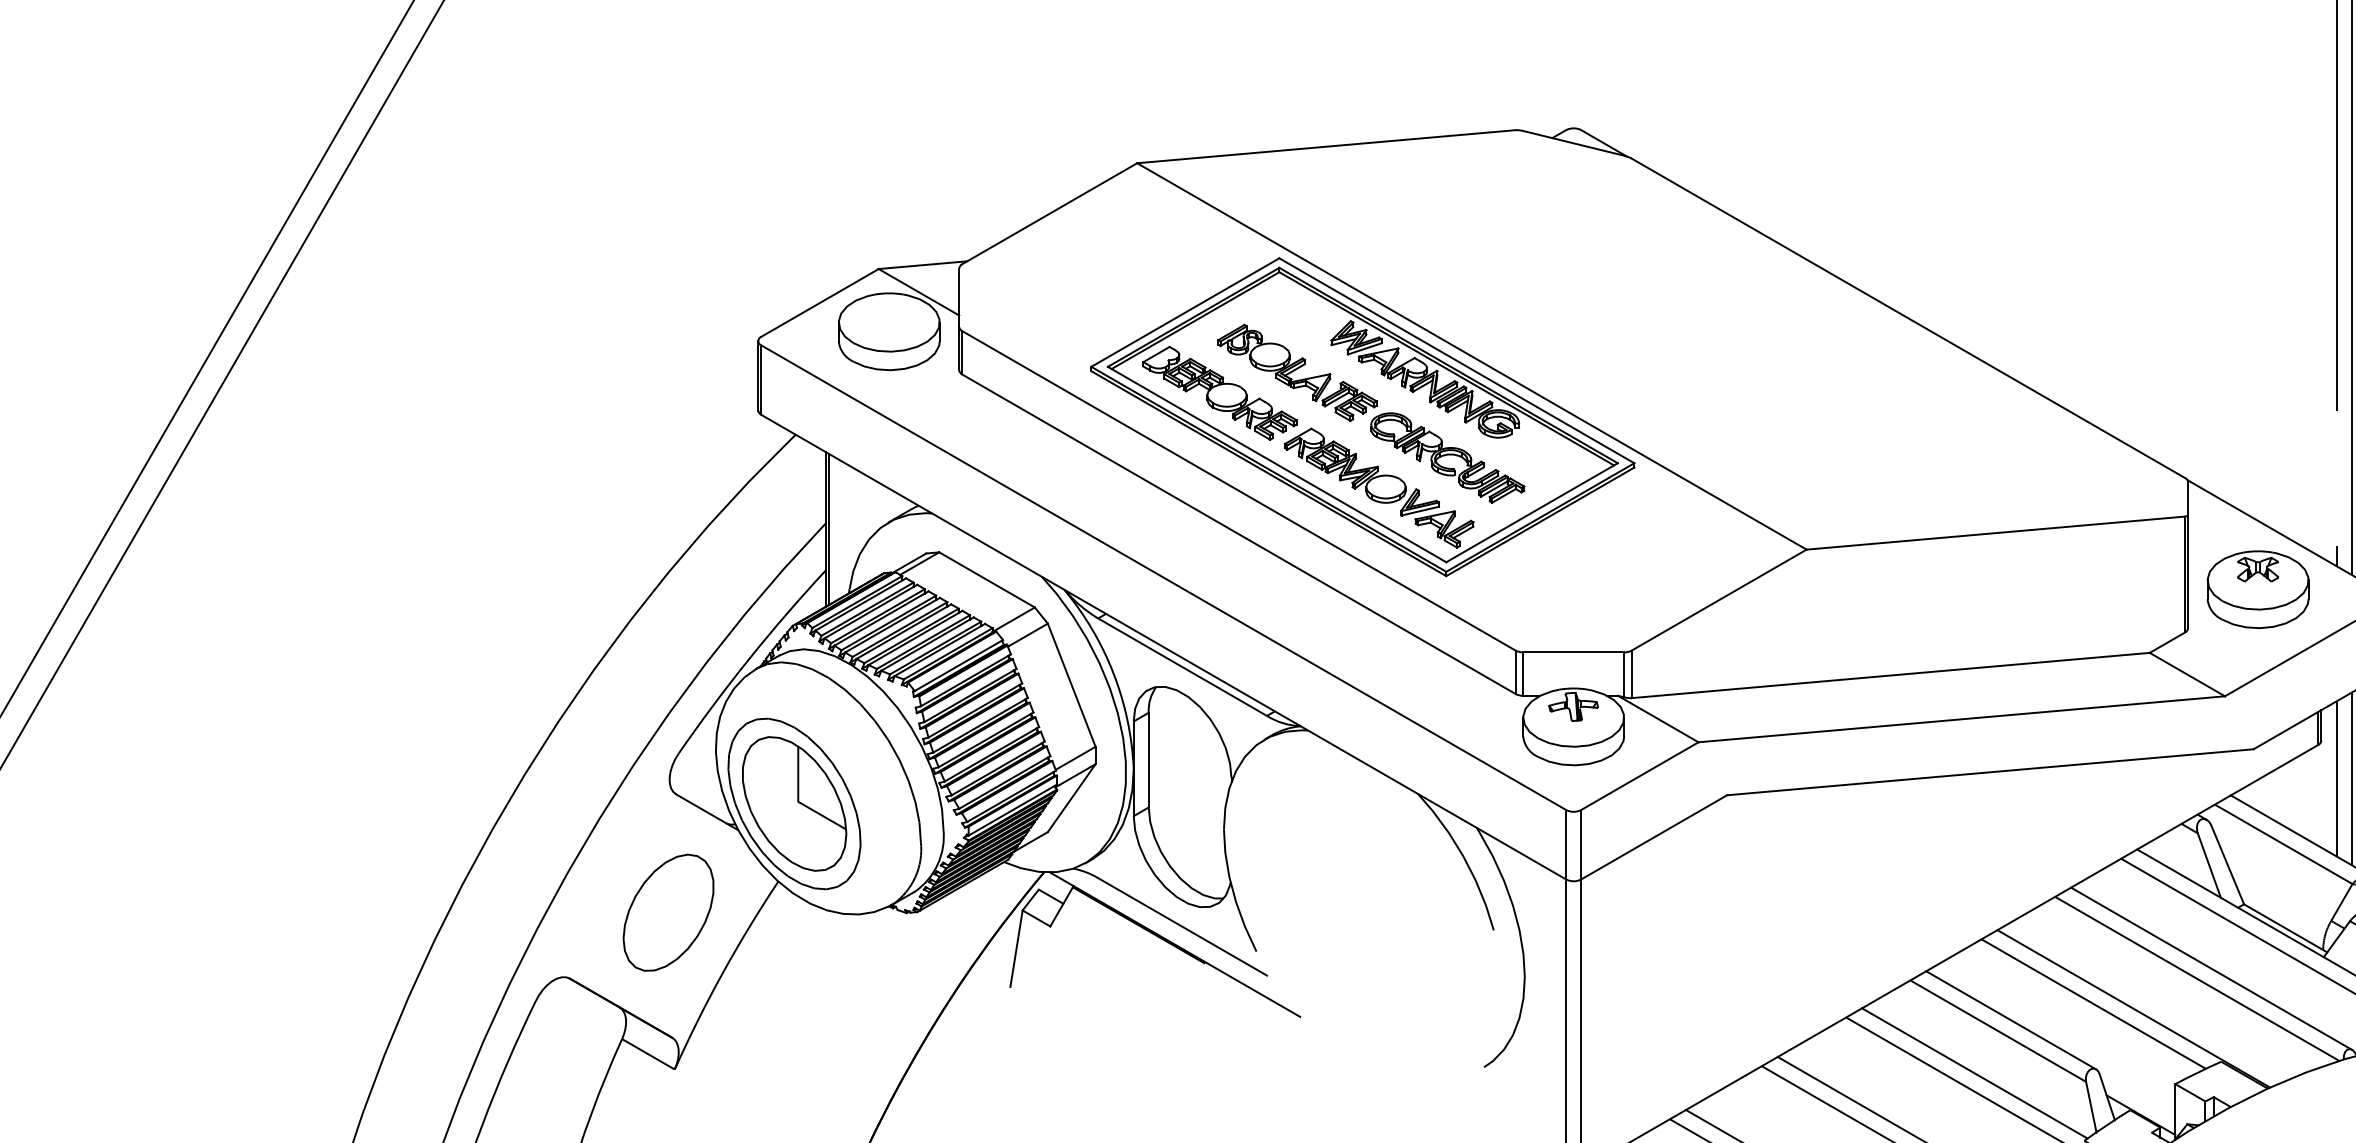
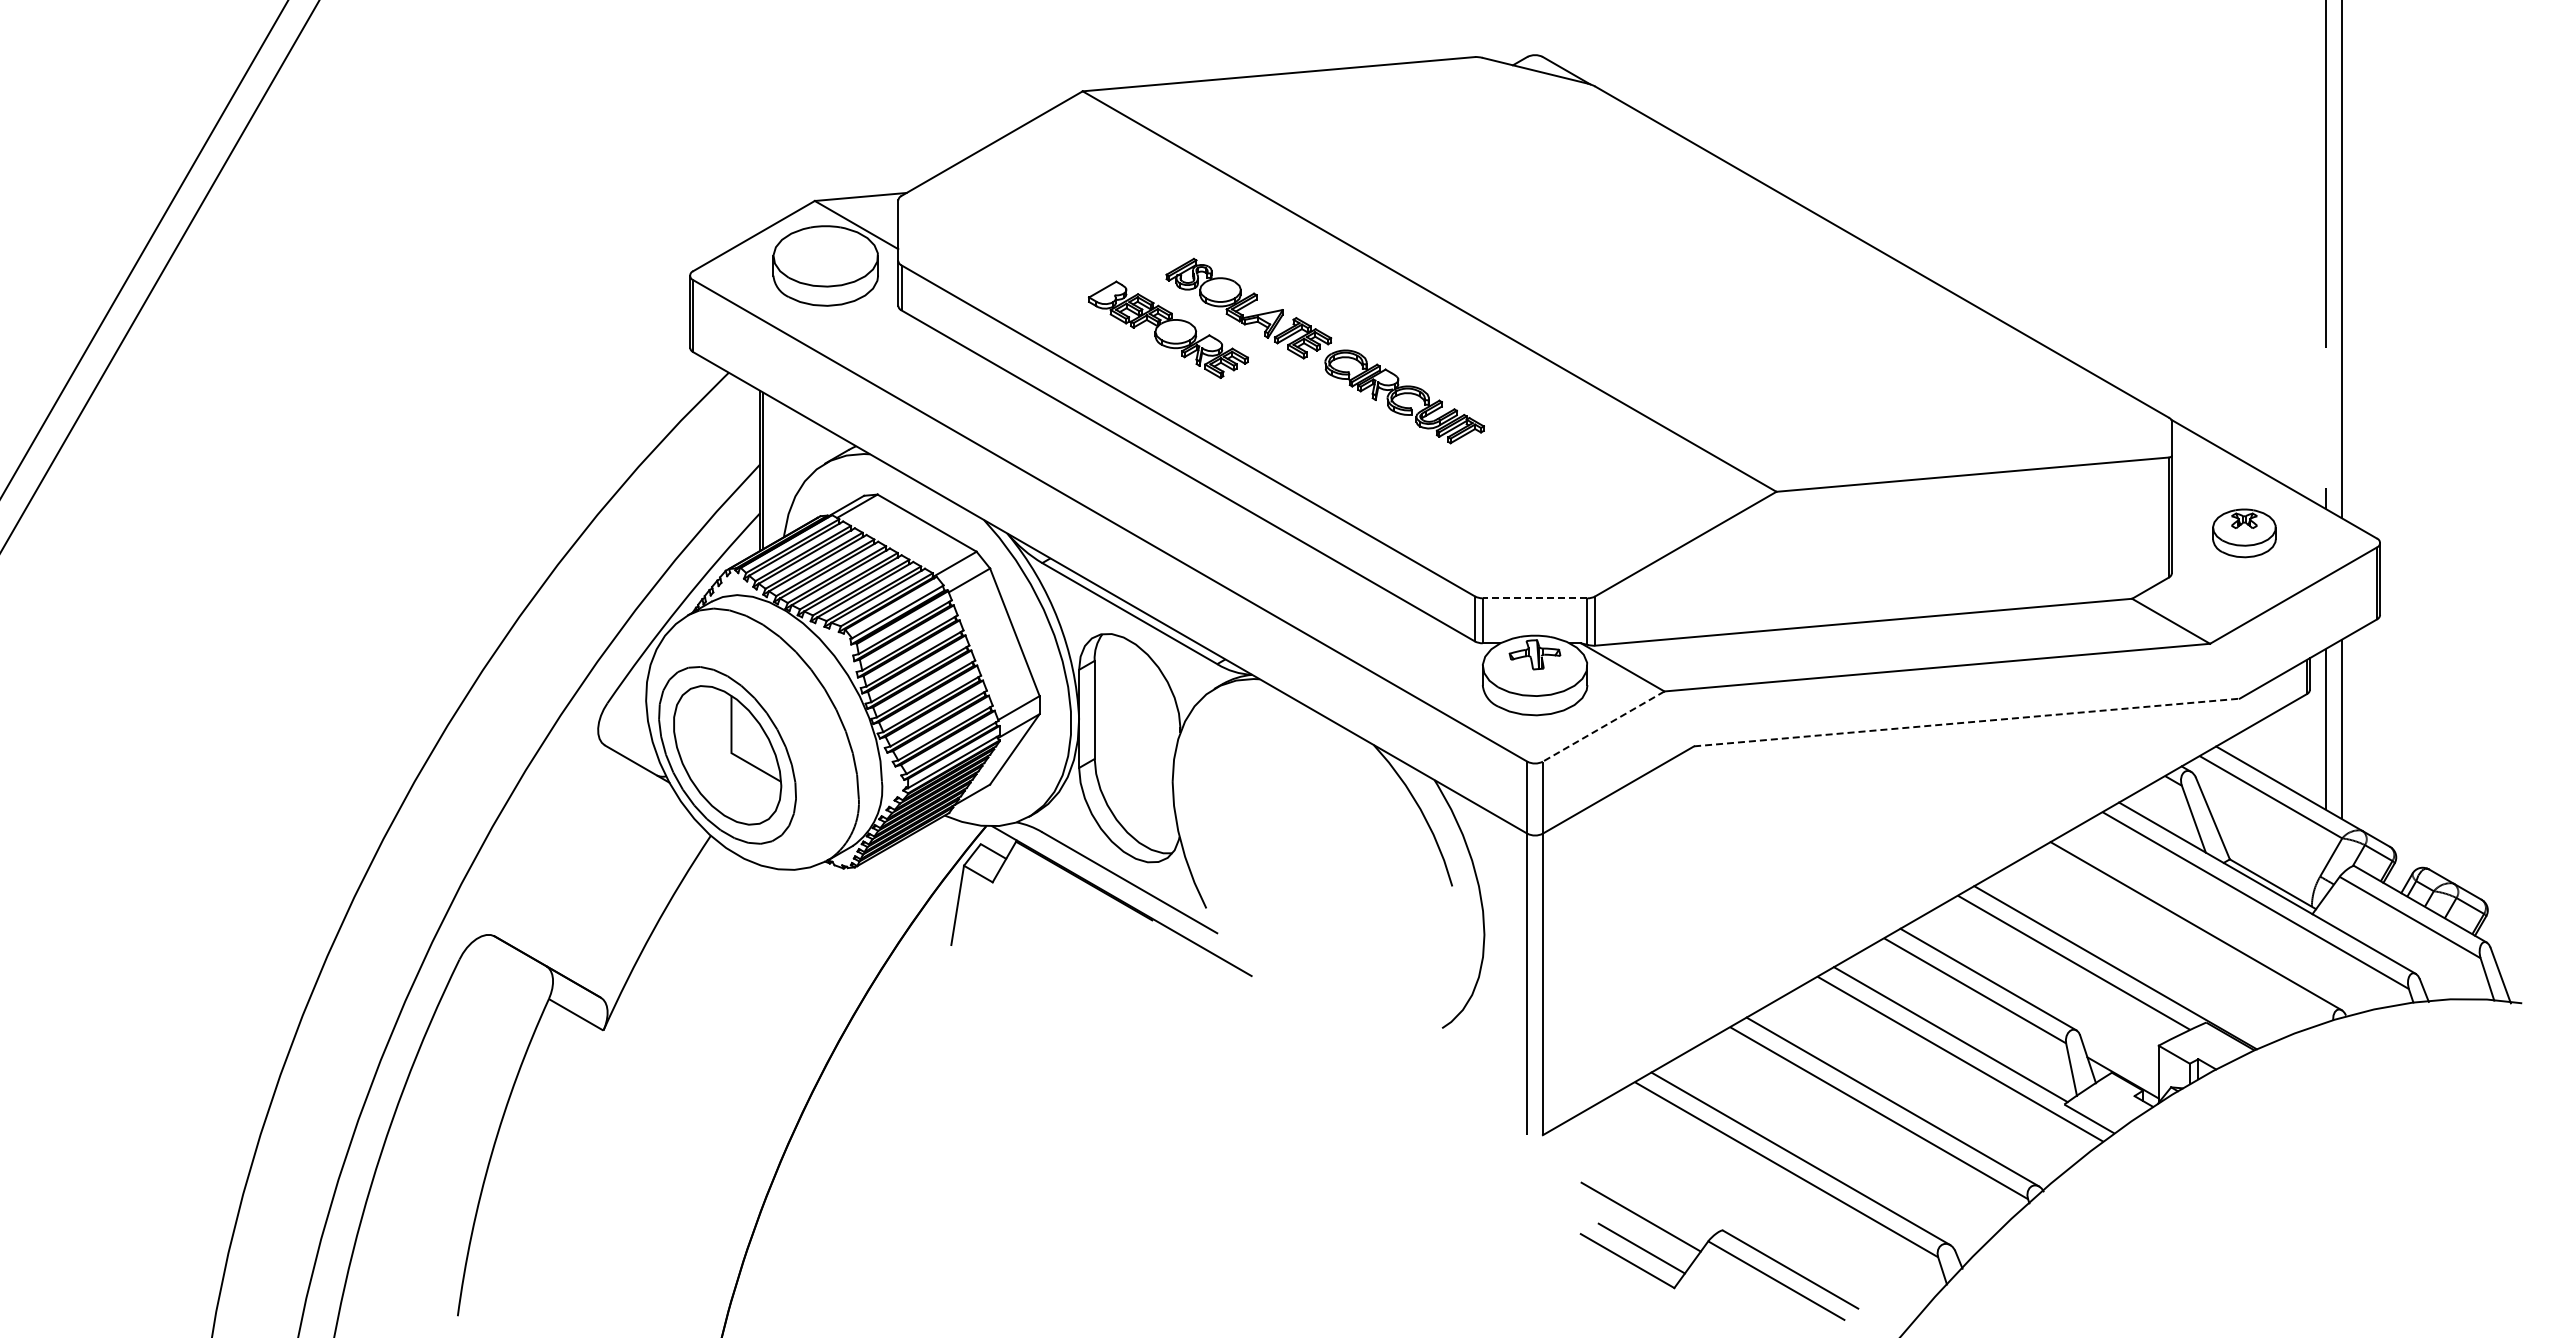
part: (1362, 417) -> (1316, 354), removed
part: (2258, 589) -> (2244, 533), size x0.6
line: (1573, 652) -> (1534, 598), solid -> dashed
line: (1989, 772) -> (1966, 722), solid -> dashed
line: (1639, 776) -> (1603, 726), solid -> dashed
part: (668, 913) -> (596, 868), removed
line: (2197, 978) -> (2181, 936), removed

